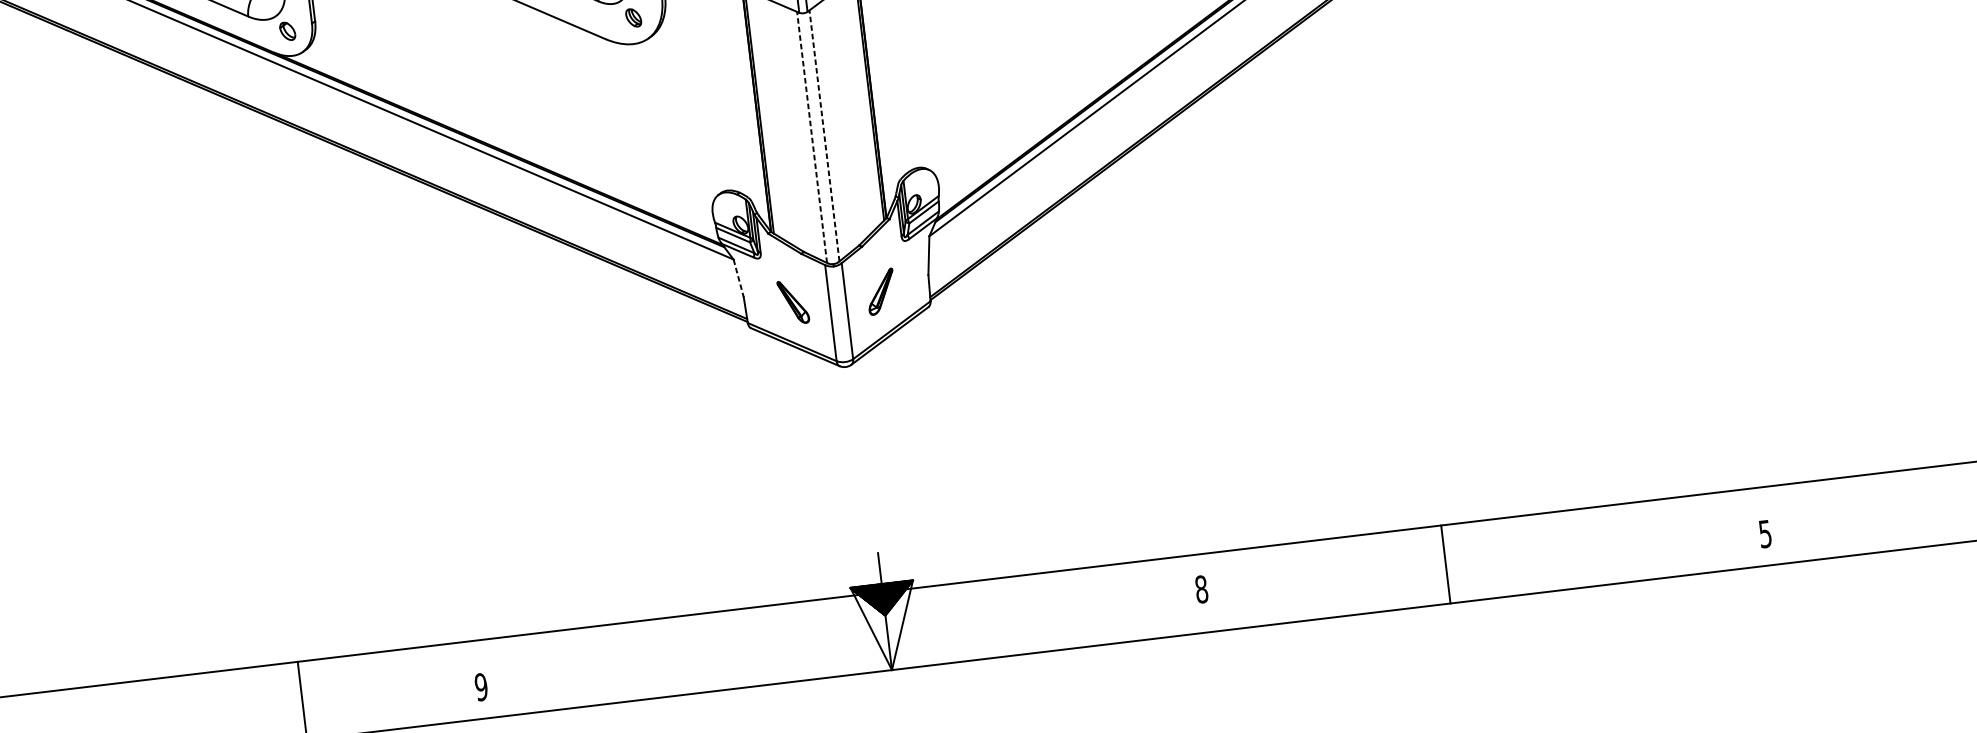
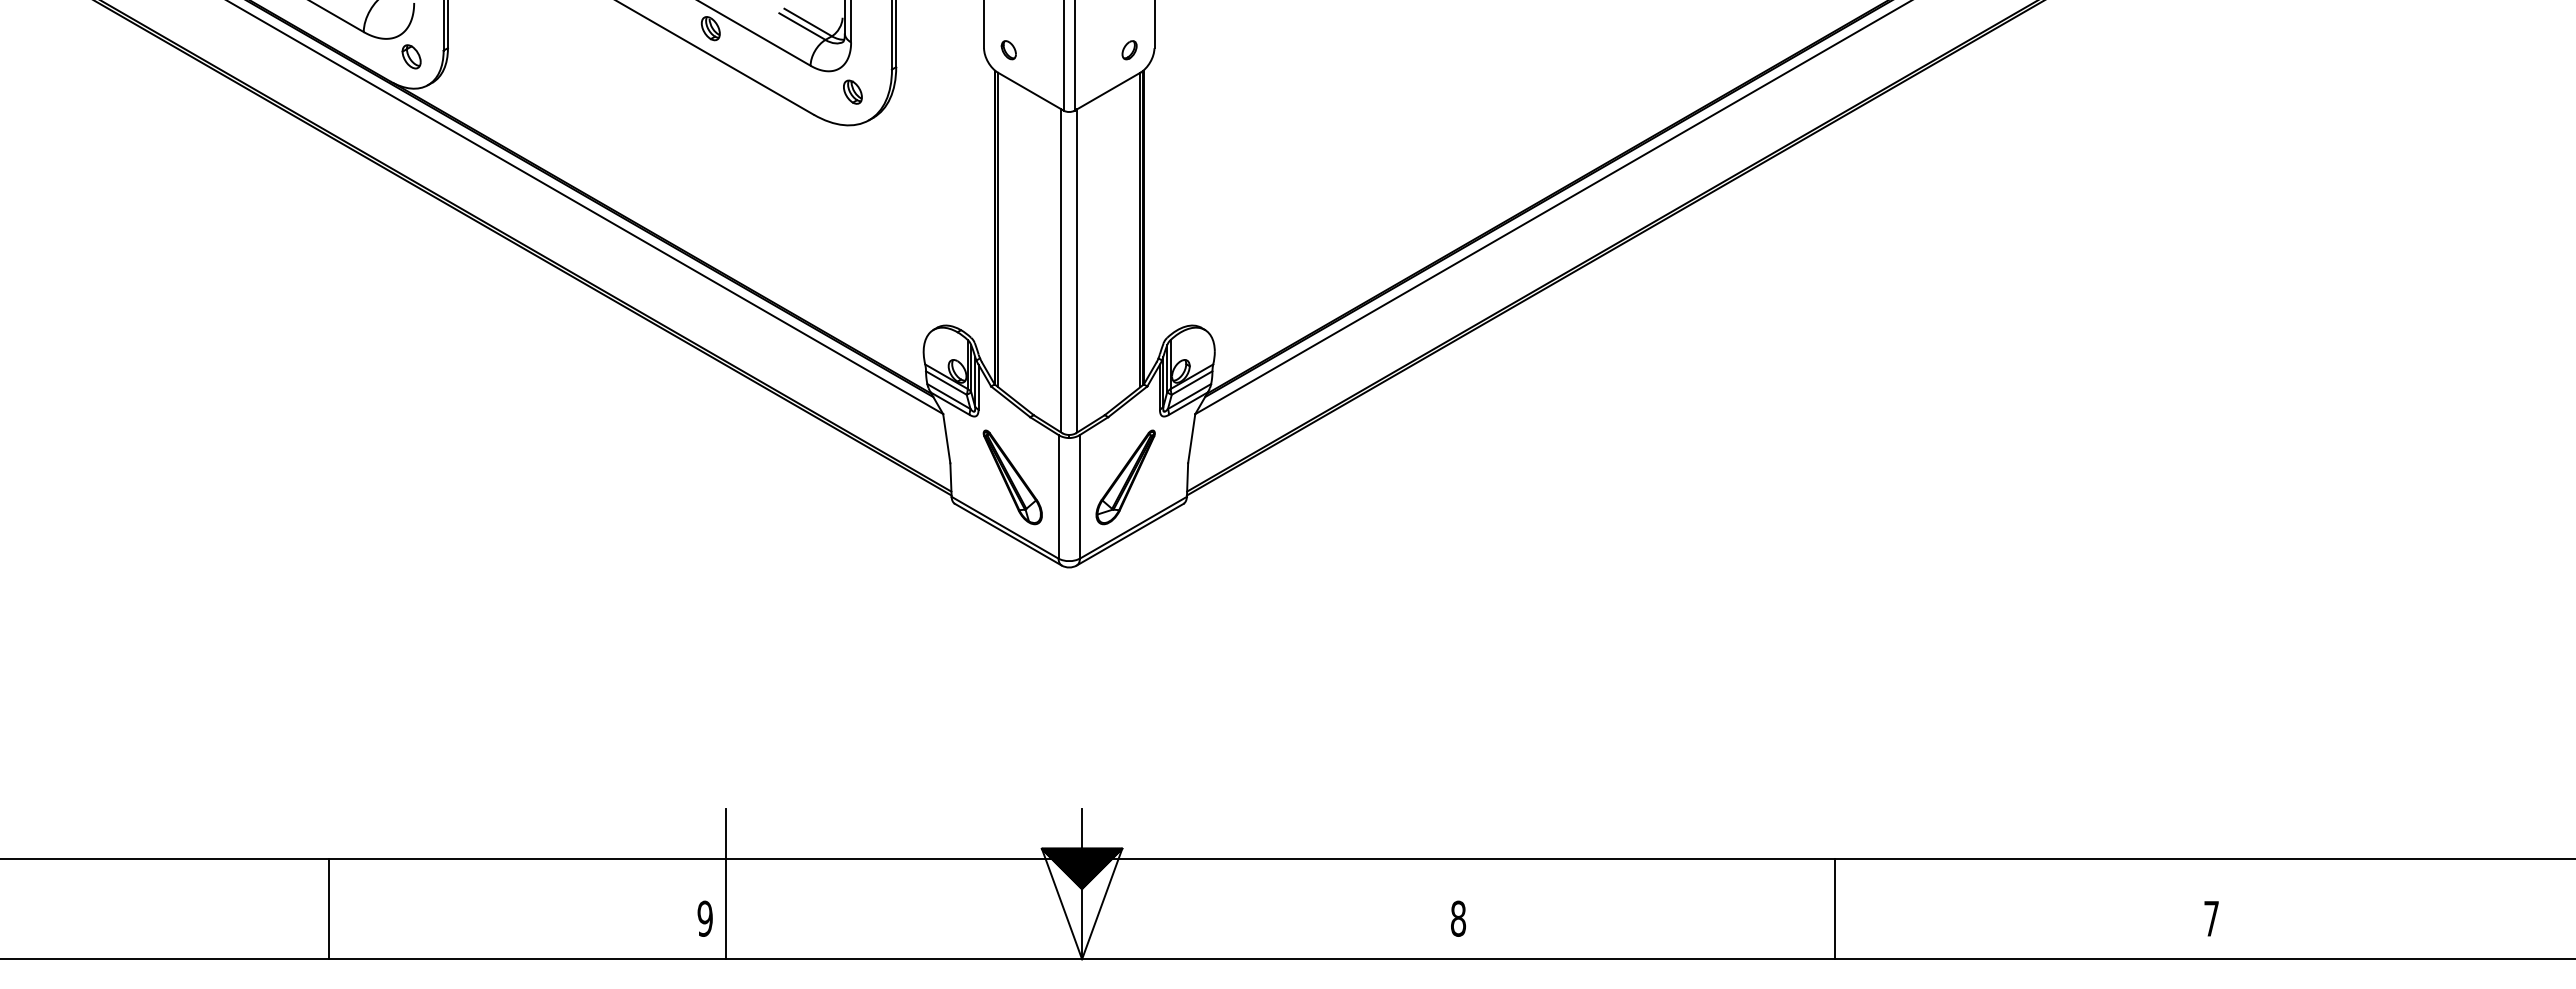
line: (824, 135) -> (1077, 270), dashed -> solid
line: (812, 137) -> (1061, 270), dashed -> solid
line: (738, 278) -> (946, 438), dashed -> solid
part: (881, 291) -> (1125, 477), size x1.67
part: (793, 302) -> (1012, 477), size x1.67
text: (1765, 533) -> (2211, 918), 5 -> 7
line: (1445, 564) -> (1835, 908), moved
text: (1201, 589) -> (1458, 918), moved
line: (608, 644) -> (725, 883), added
text: (480, 687) -> (704, 918), moved

